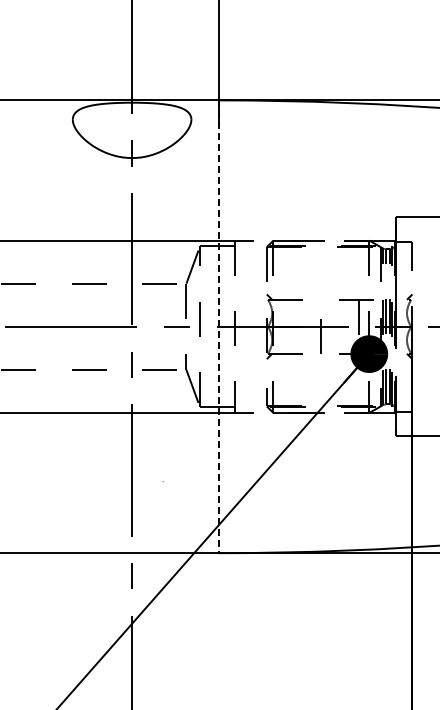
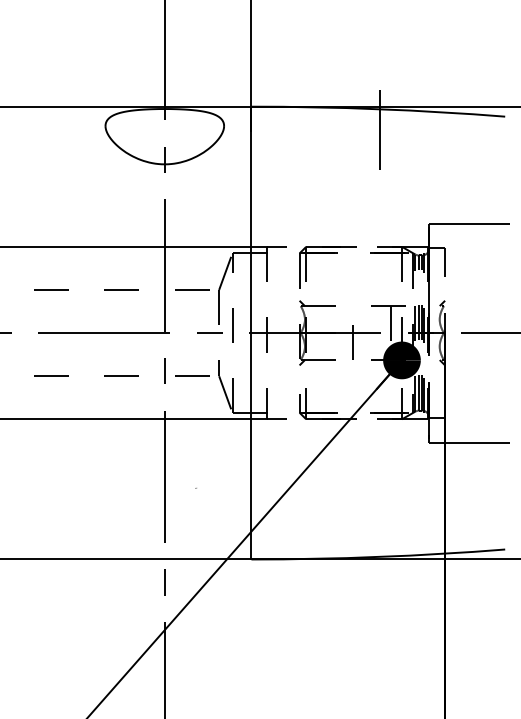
line: (347, 123) -> (380, 129), added
line: (218, 327) -> (251, 333), dashed -> solid

